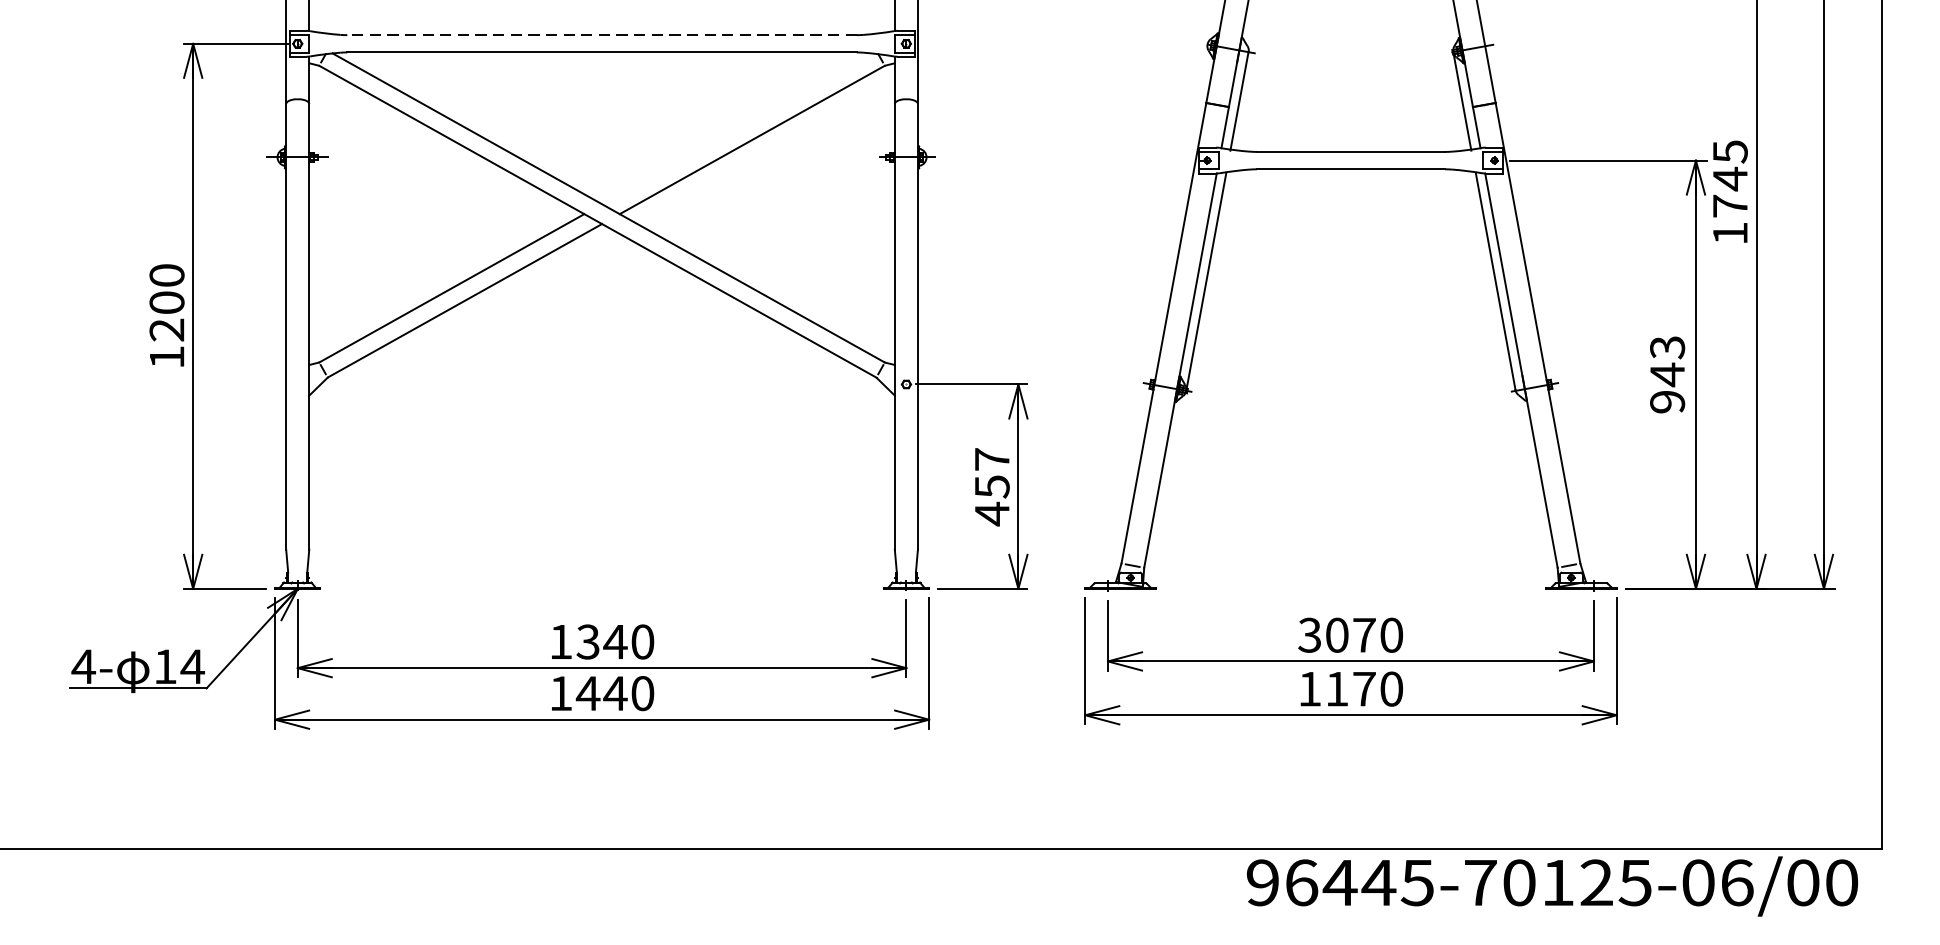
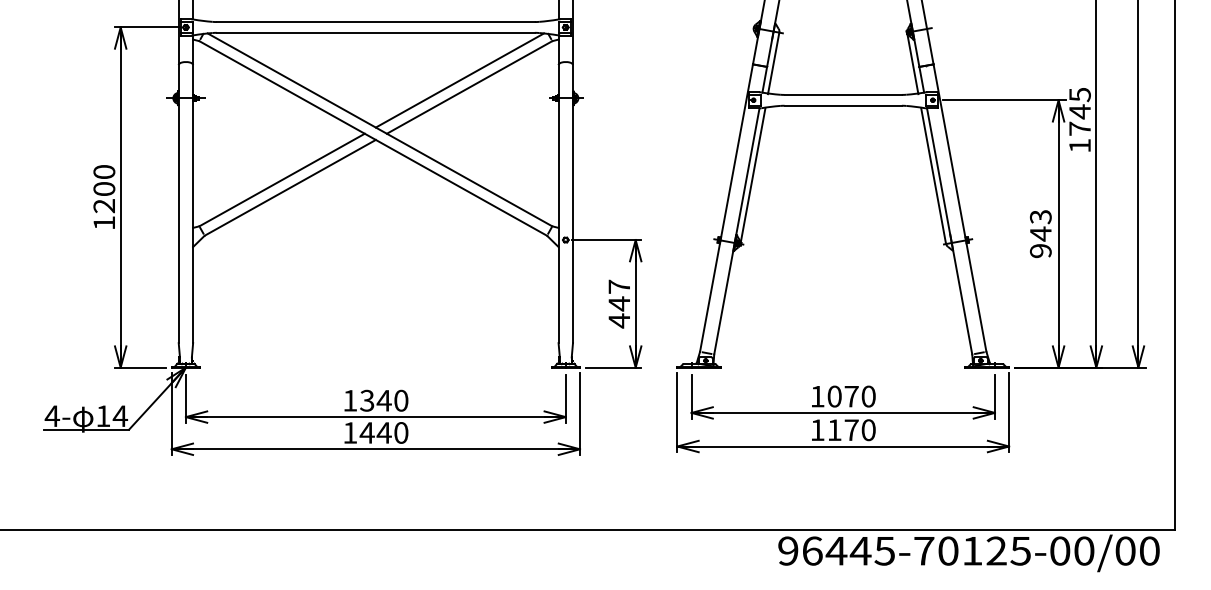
line: (601, 35) -> (375, 22), dashed -> solid
line: (736, 128) -> (459, 80), added
text: (992, 486) -> (619, 303), 457 -> 447
text: (1309, 635) -> (817, 396), 3070 -> 1070
text: (1737, 881) -> (1084, 550), 96445-70125-06/00 -> 96445-70125-00/00

